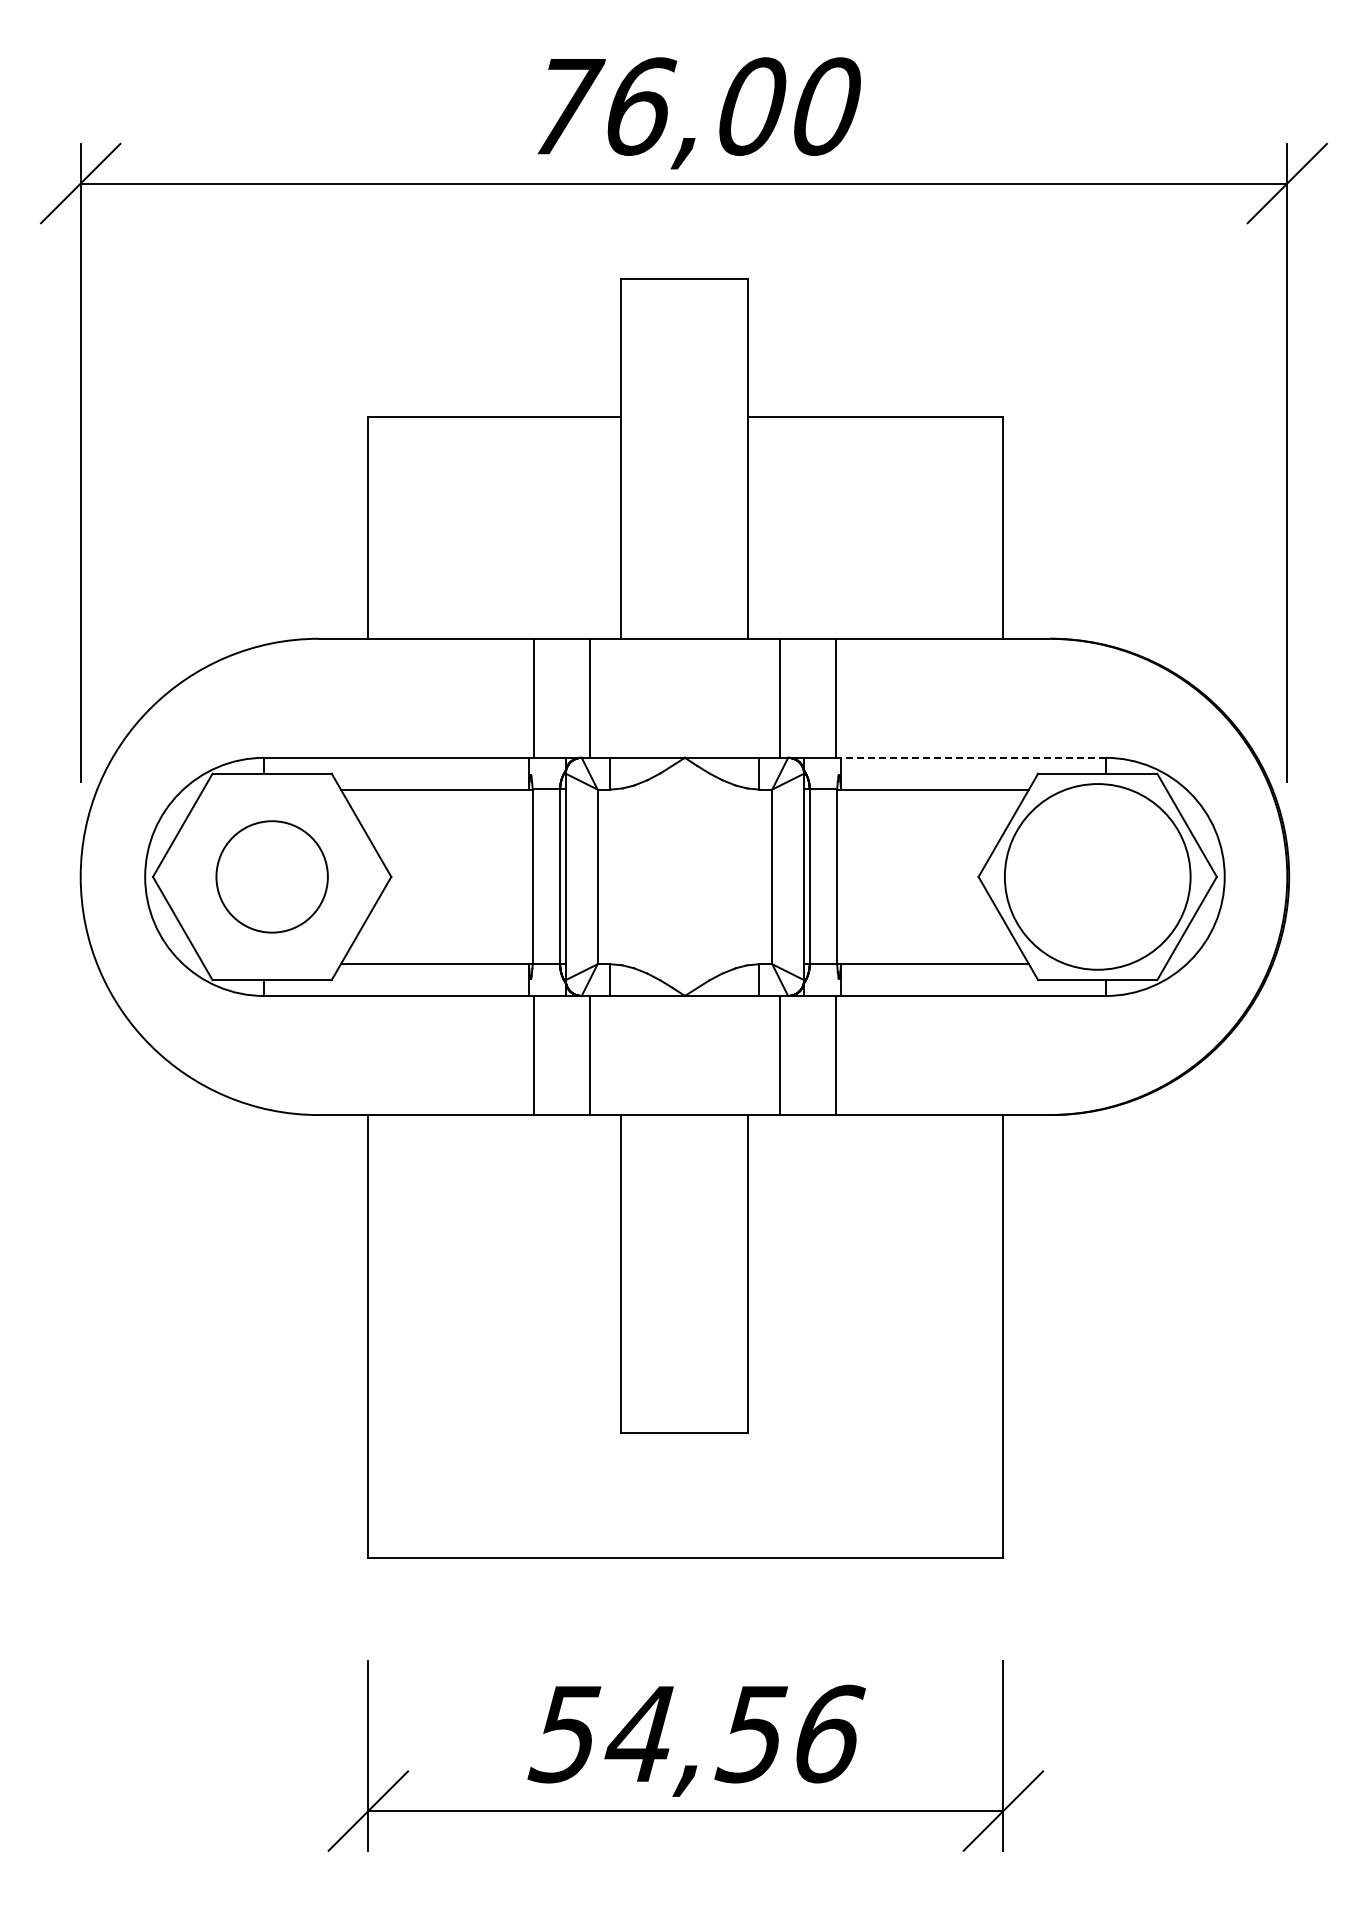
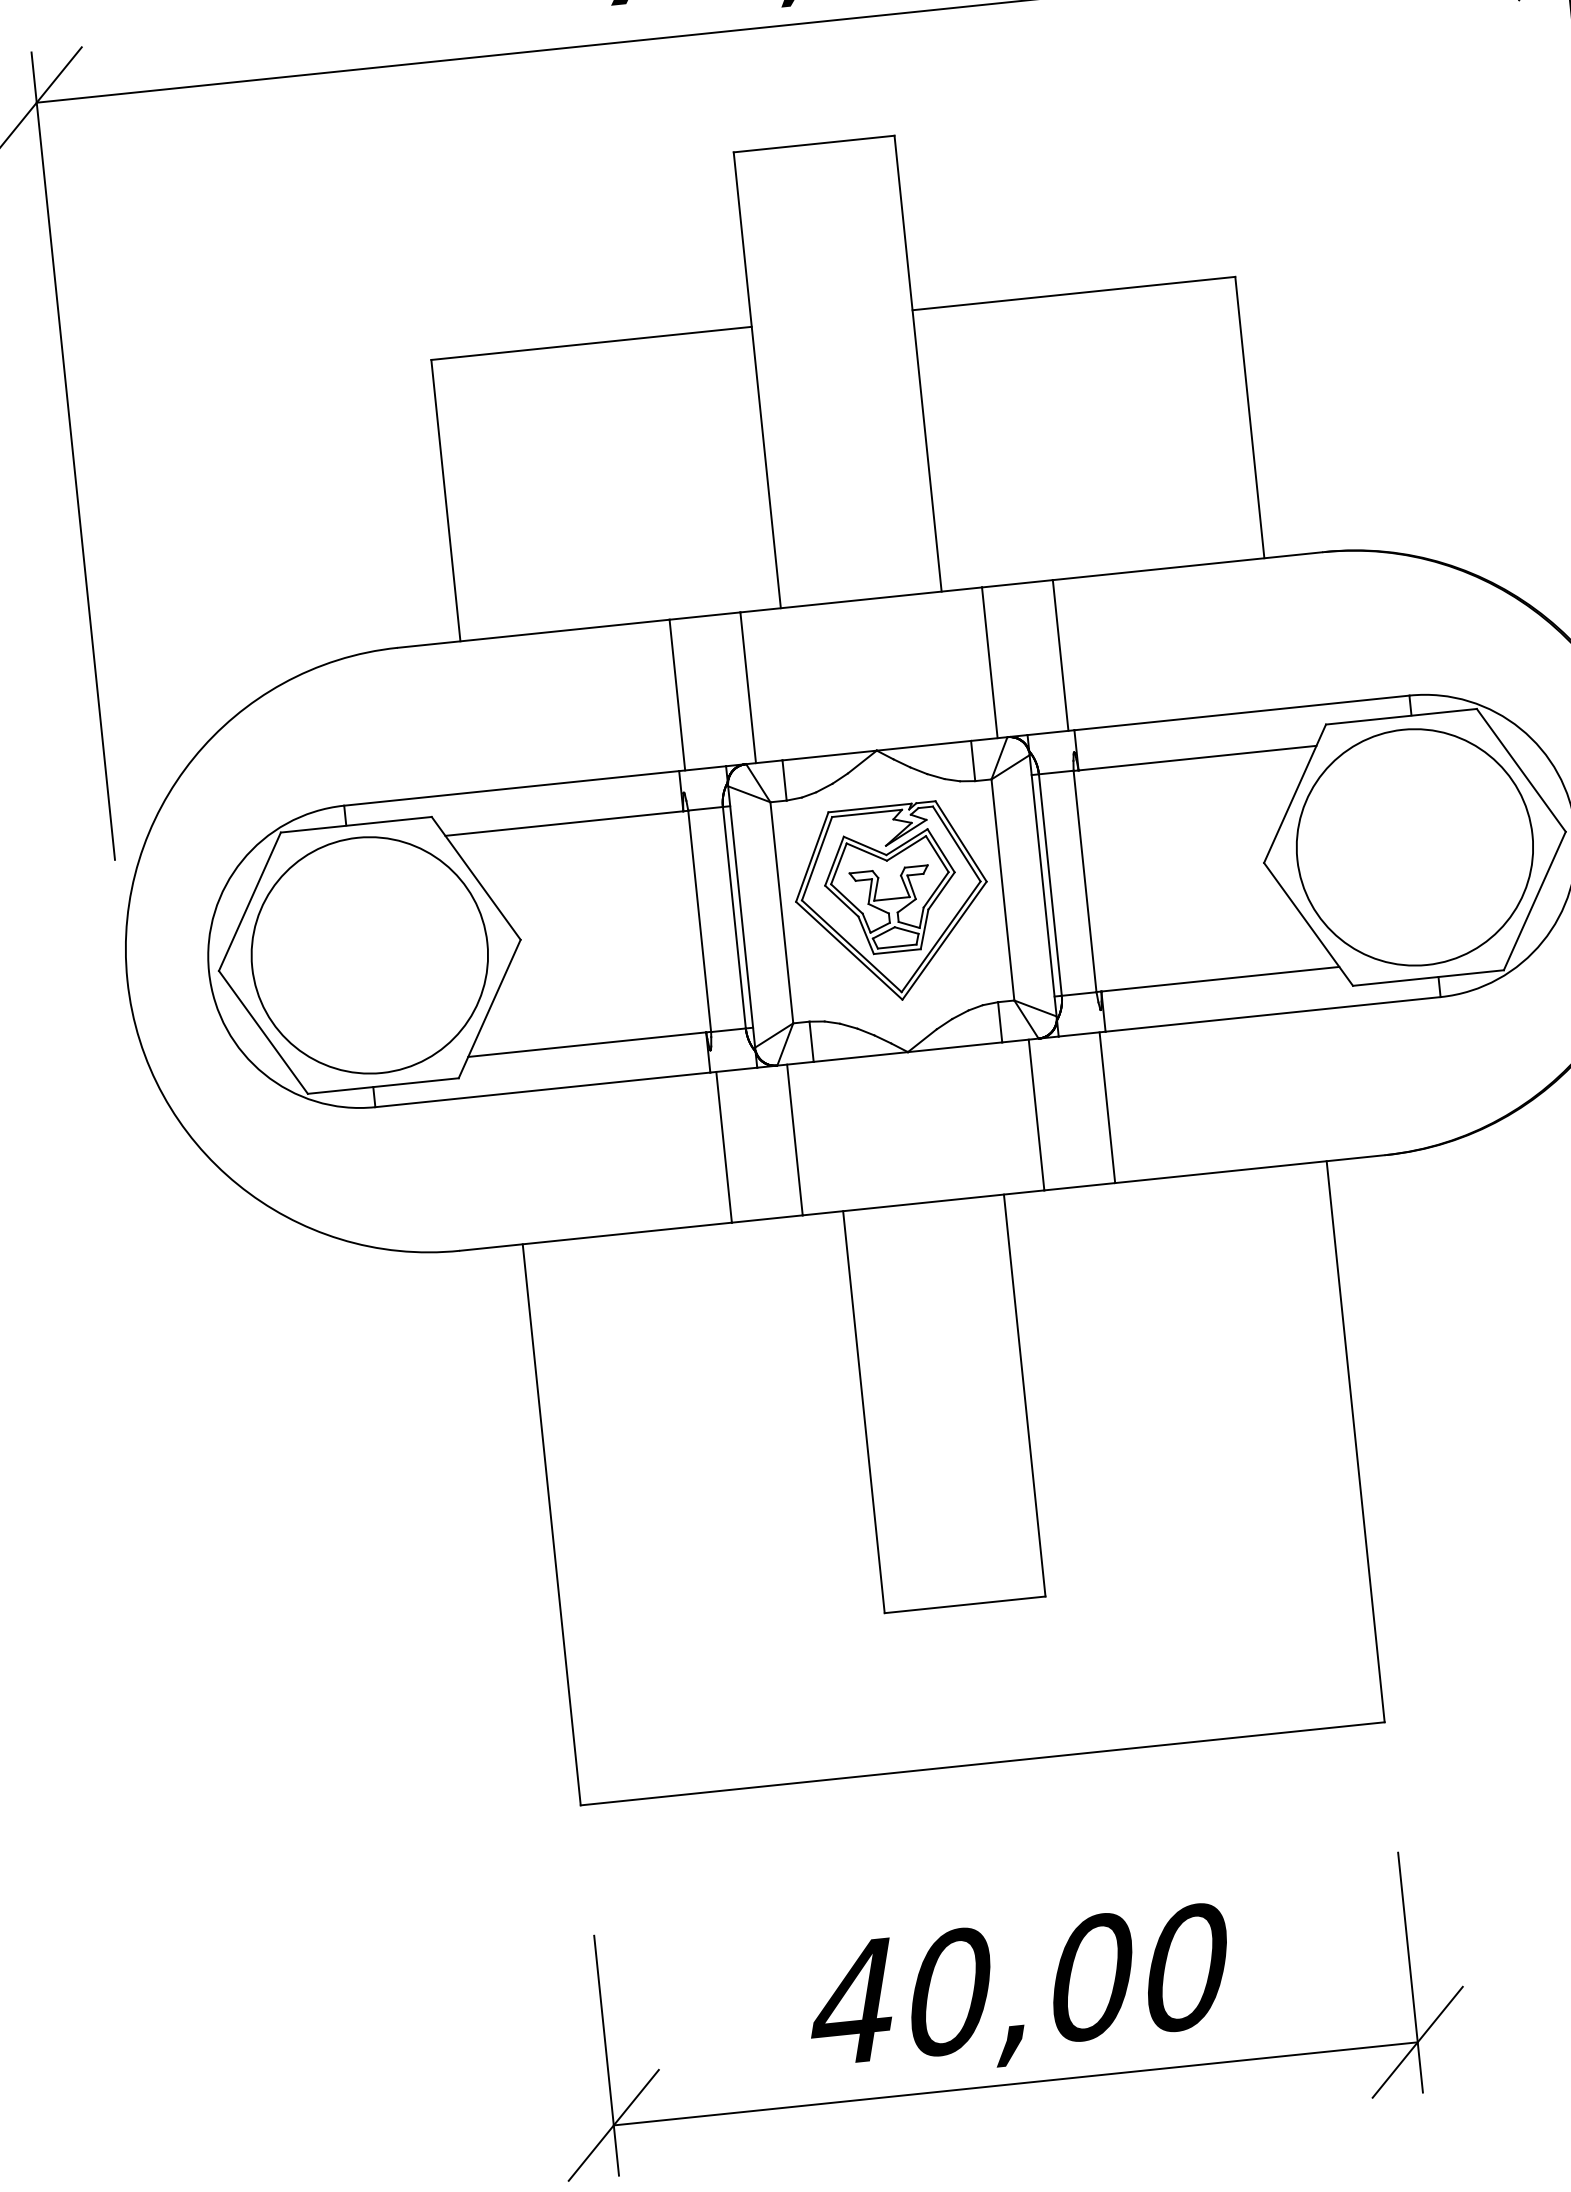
line: (972, 757) -> (1240, 712), dashed -> solid
circle: (272, 876) -> (370, 954), size x1.67
part: (684, 878) -> (892, 903), added
text: (696, 1733) -> (1019, 1984), 54,56 -> 40,00

